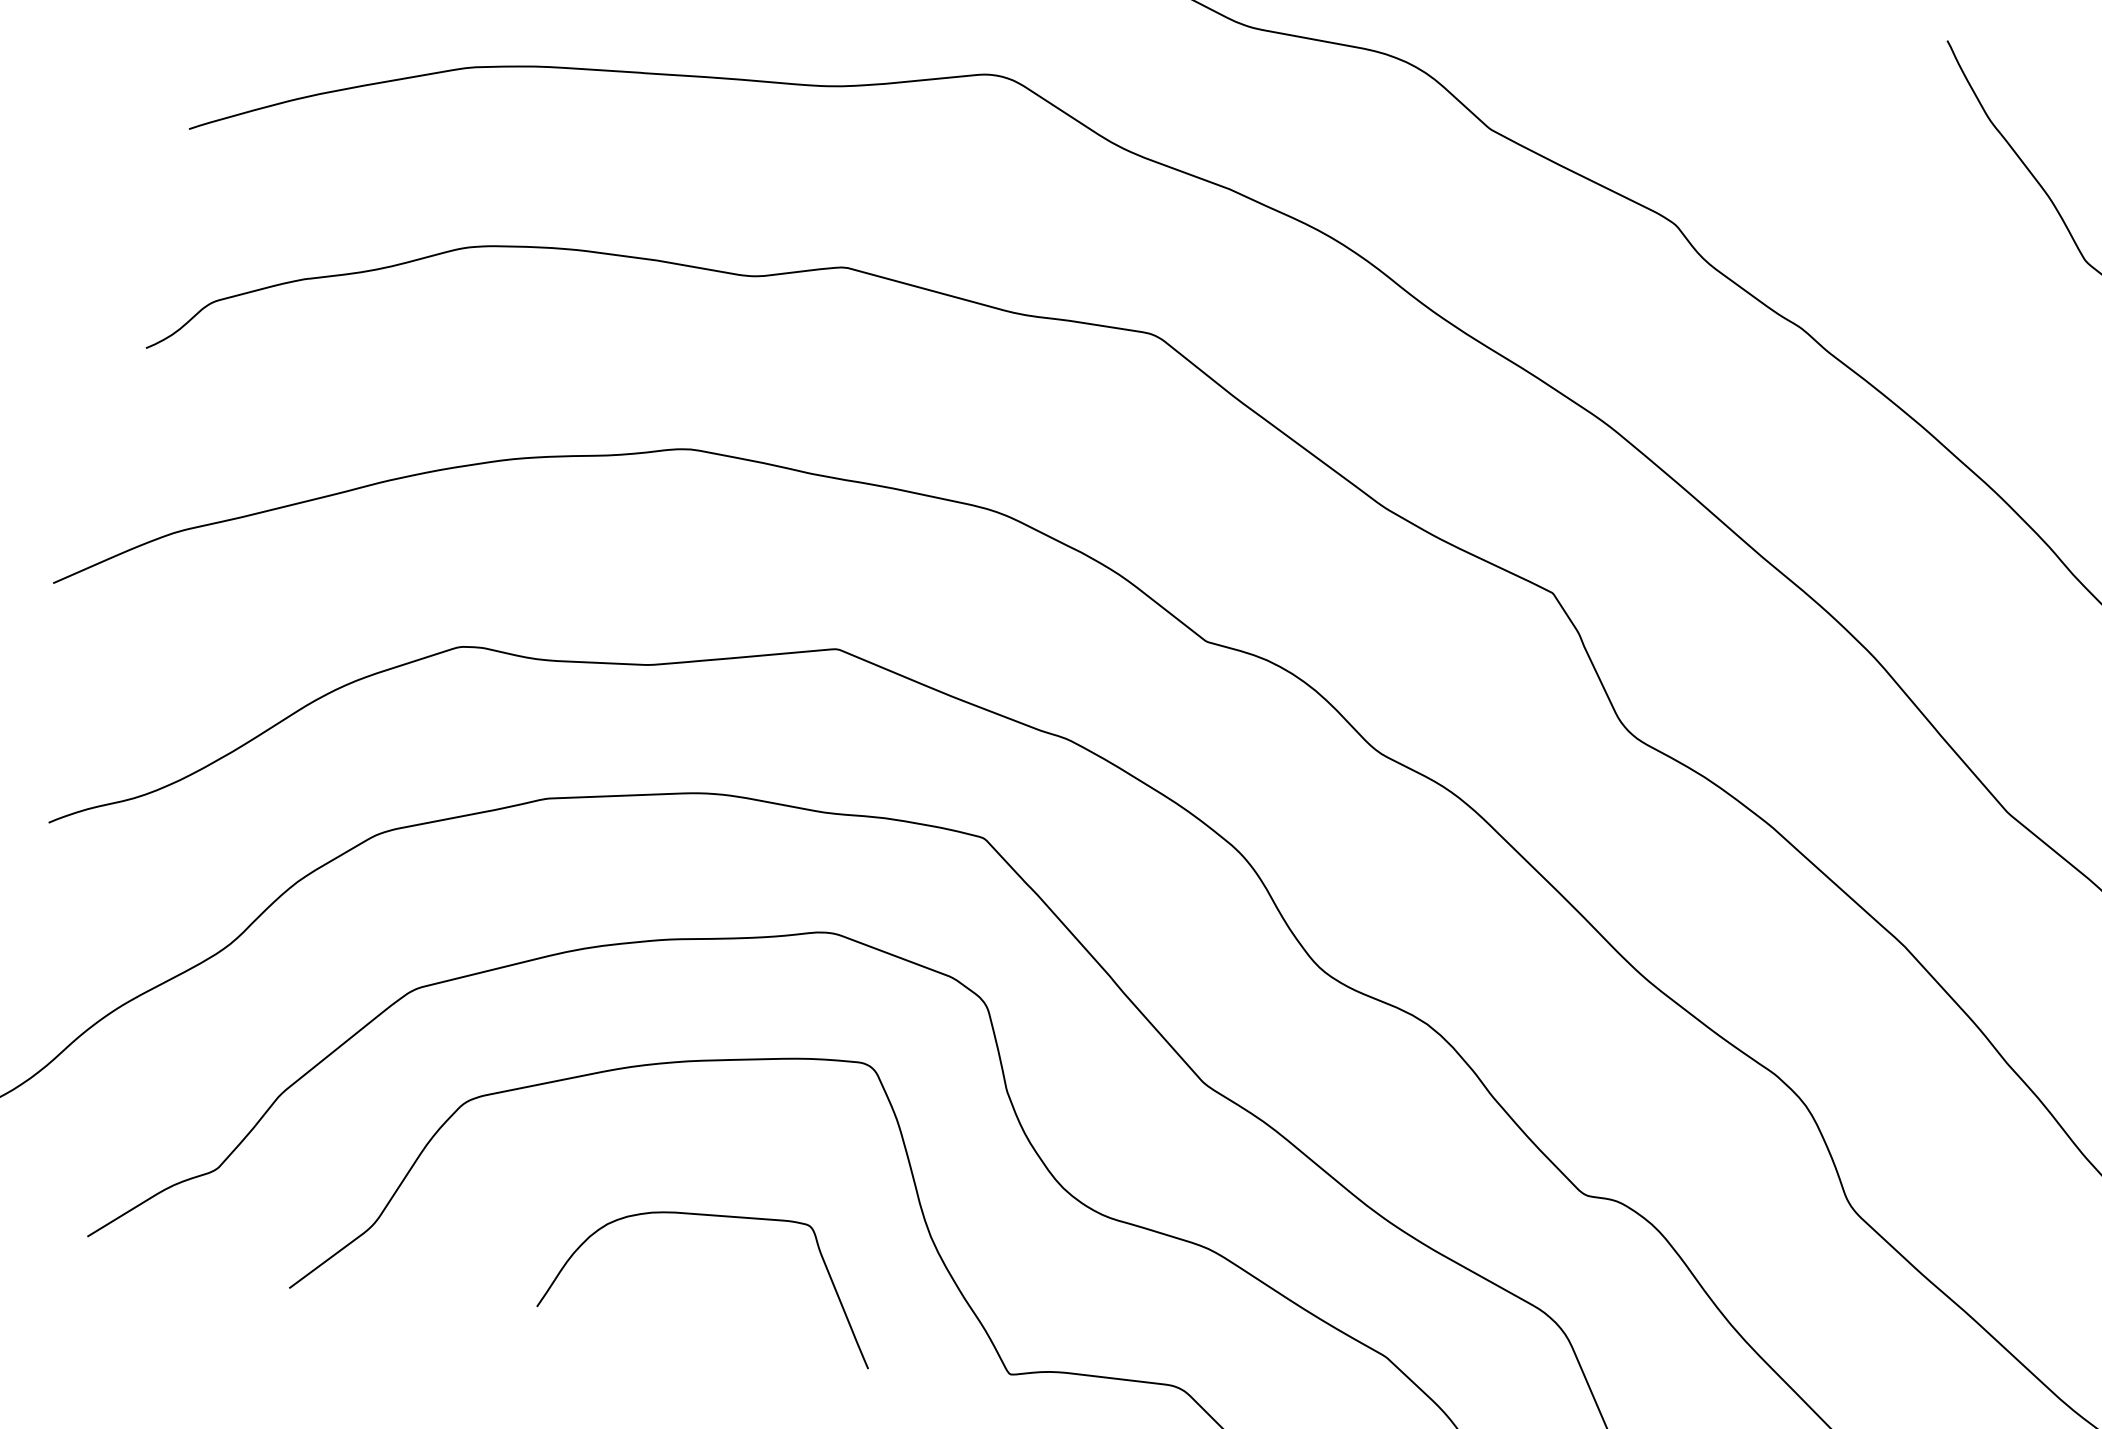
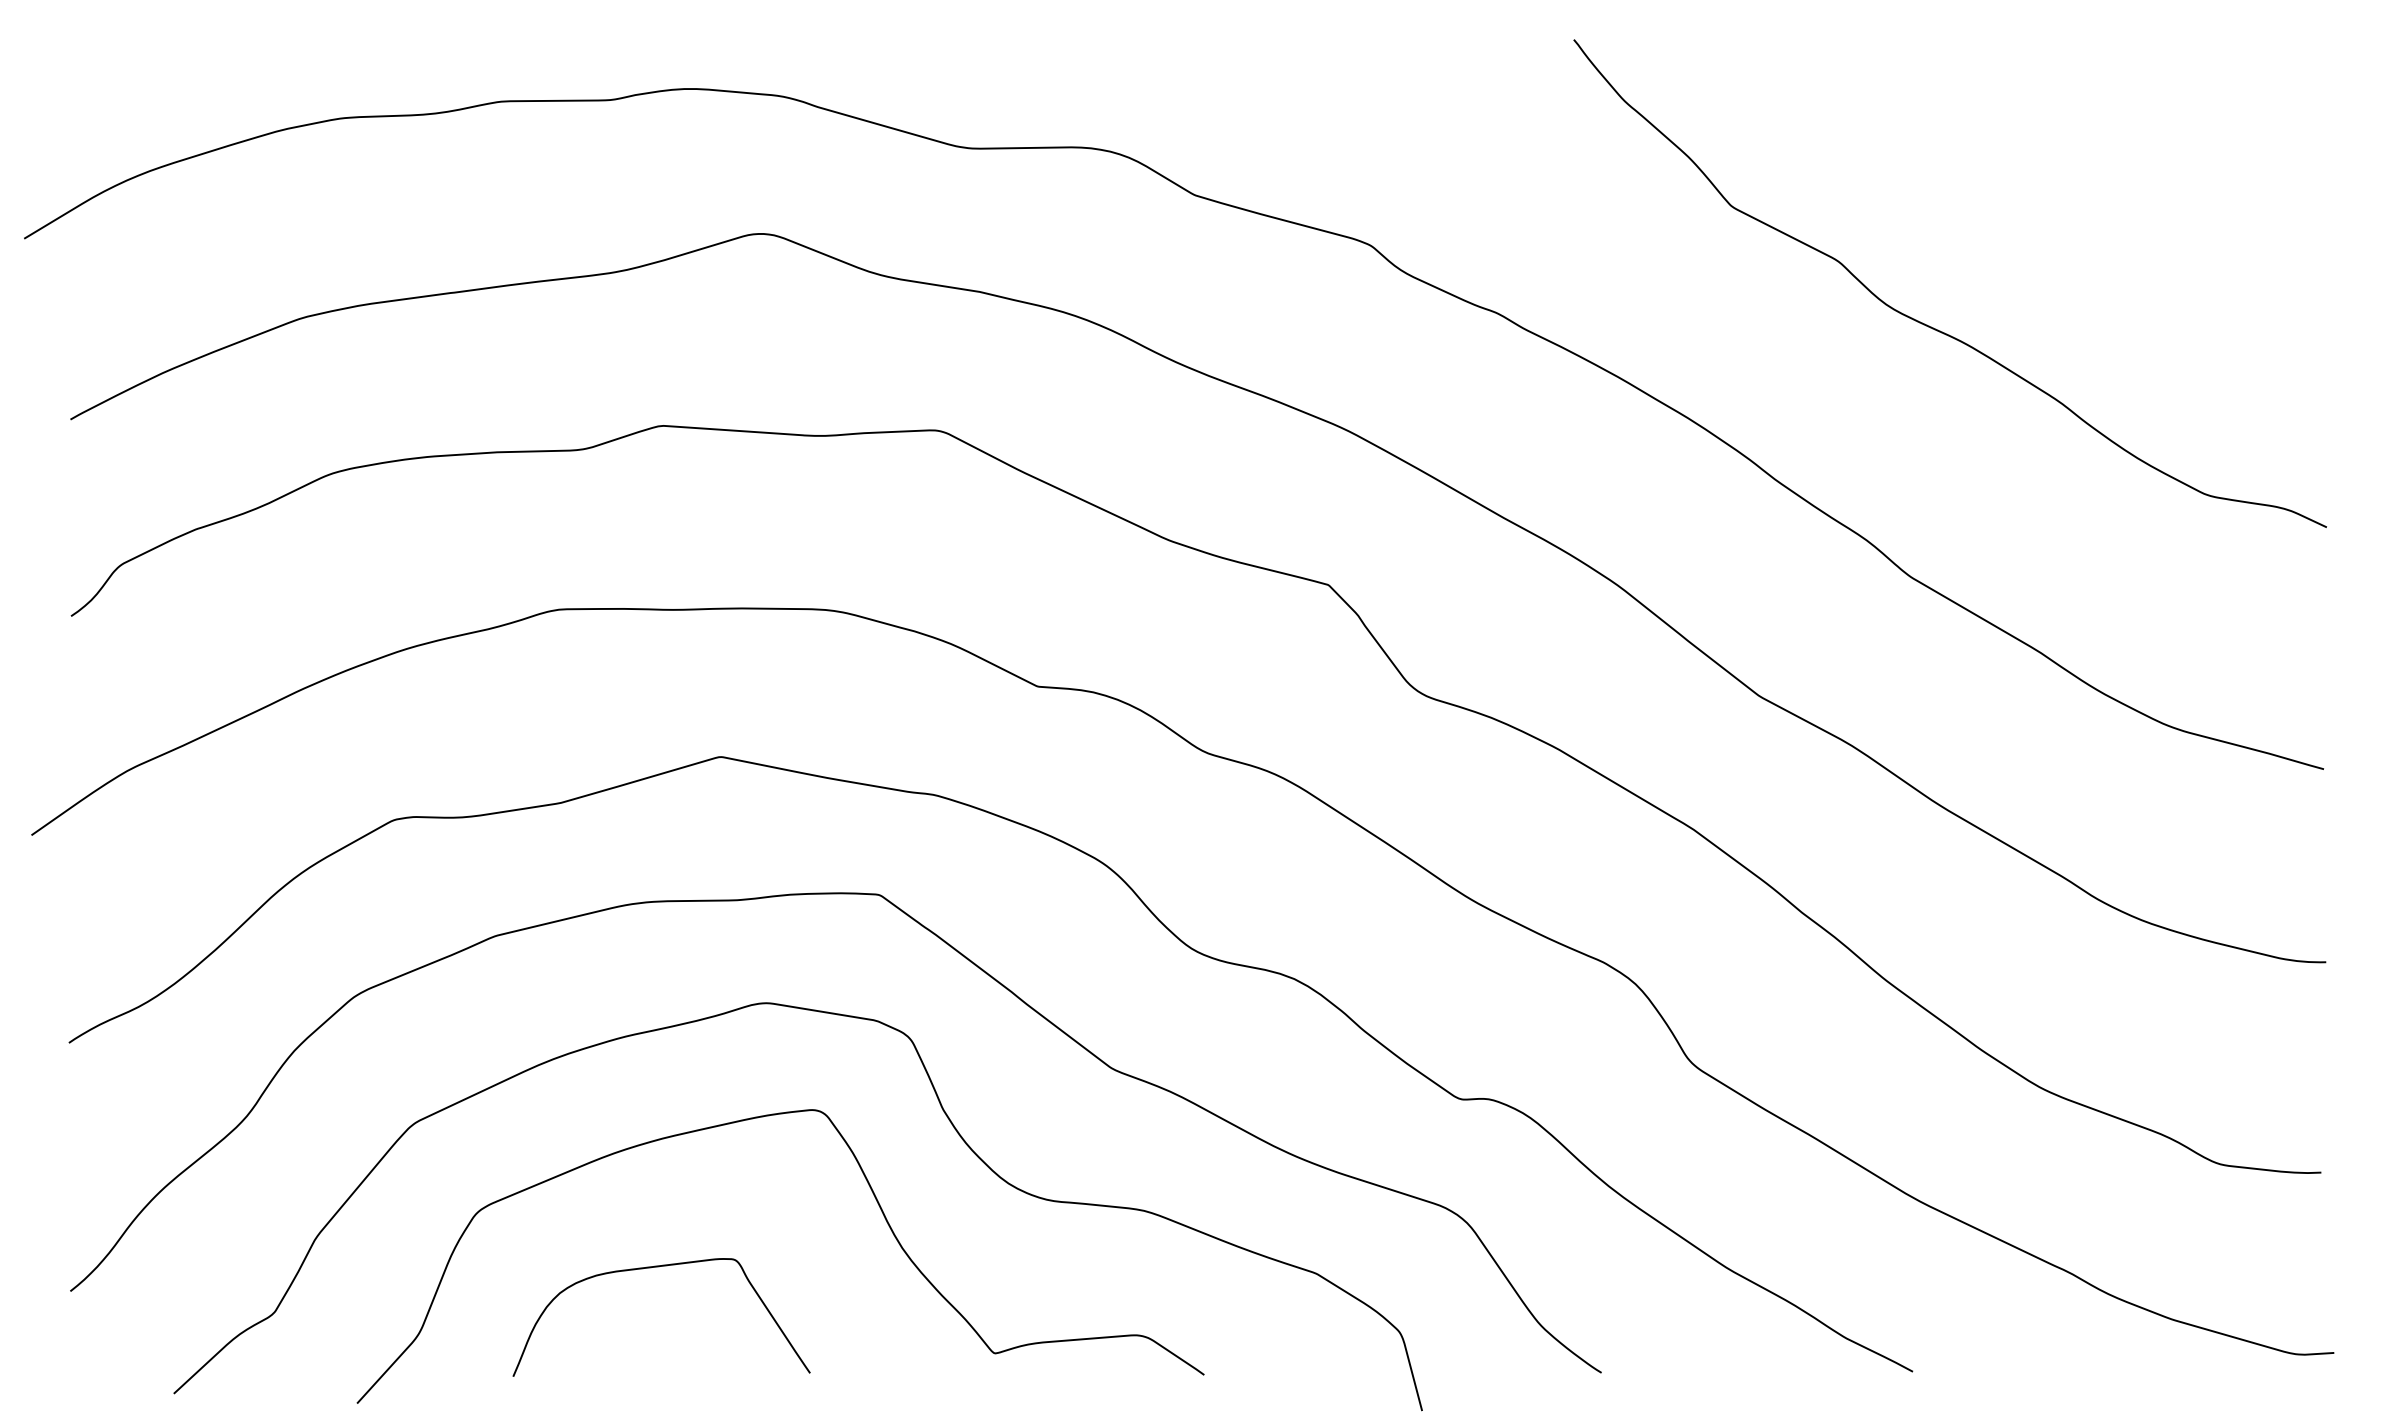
curve: (714, 1217) -> (651, 1268), moved

